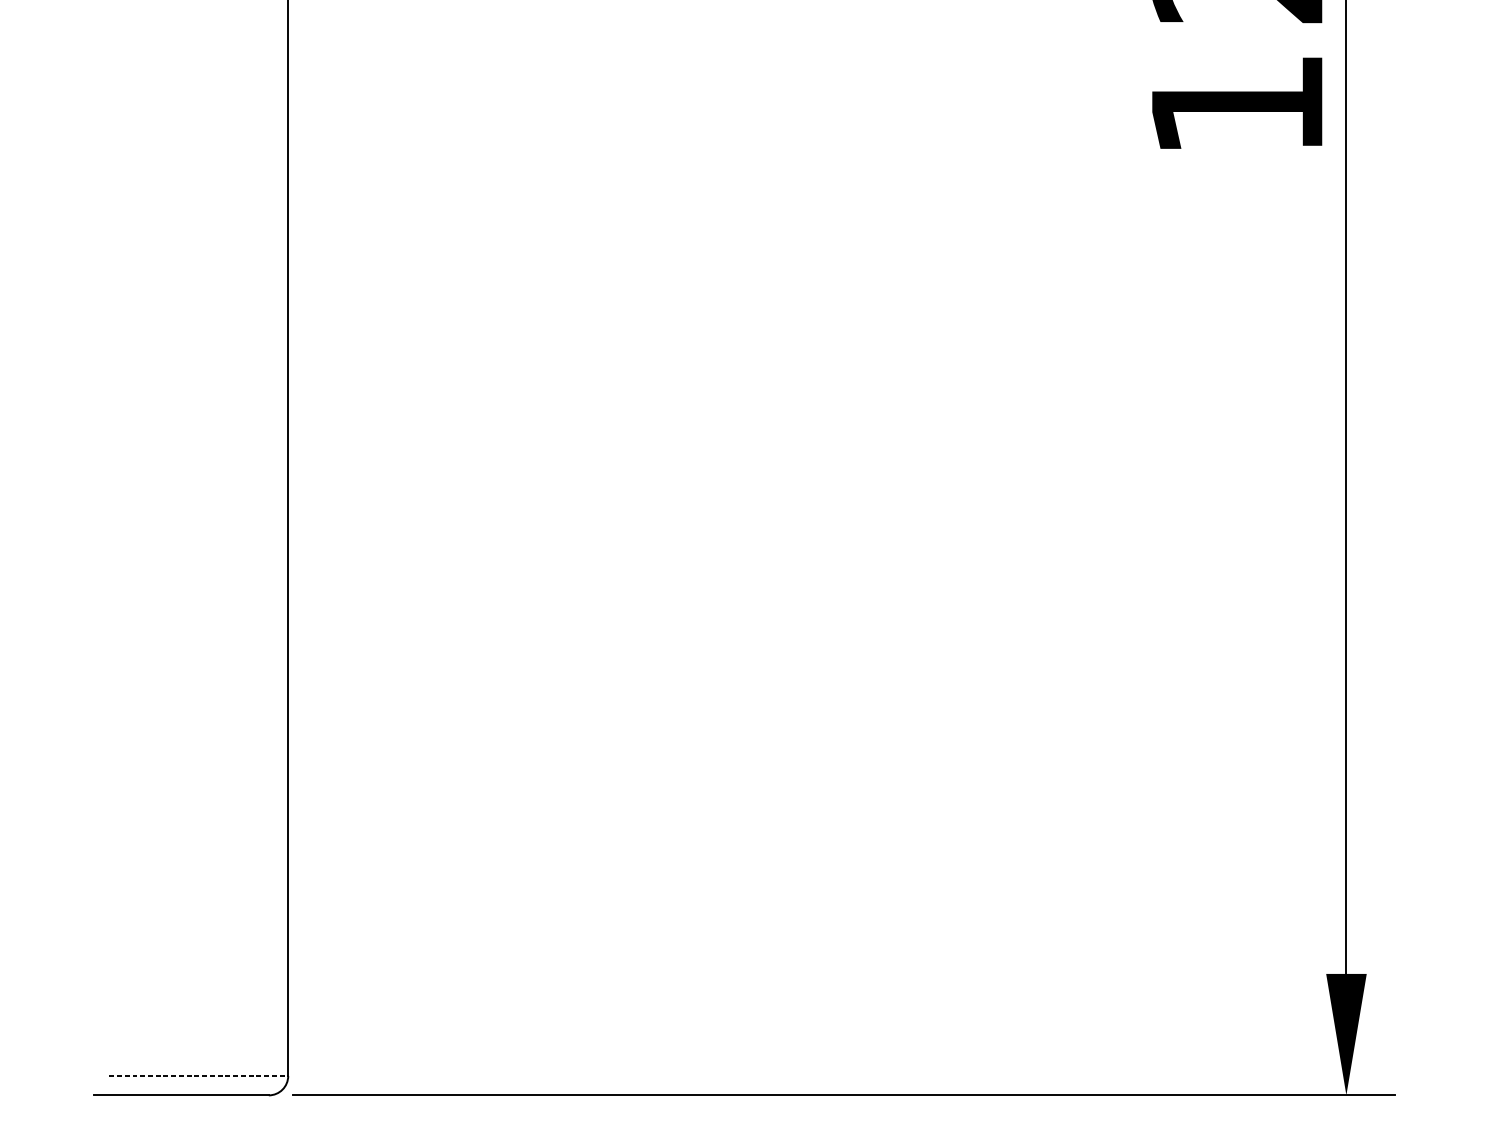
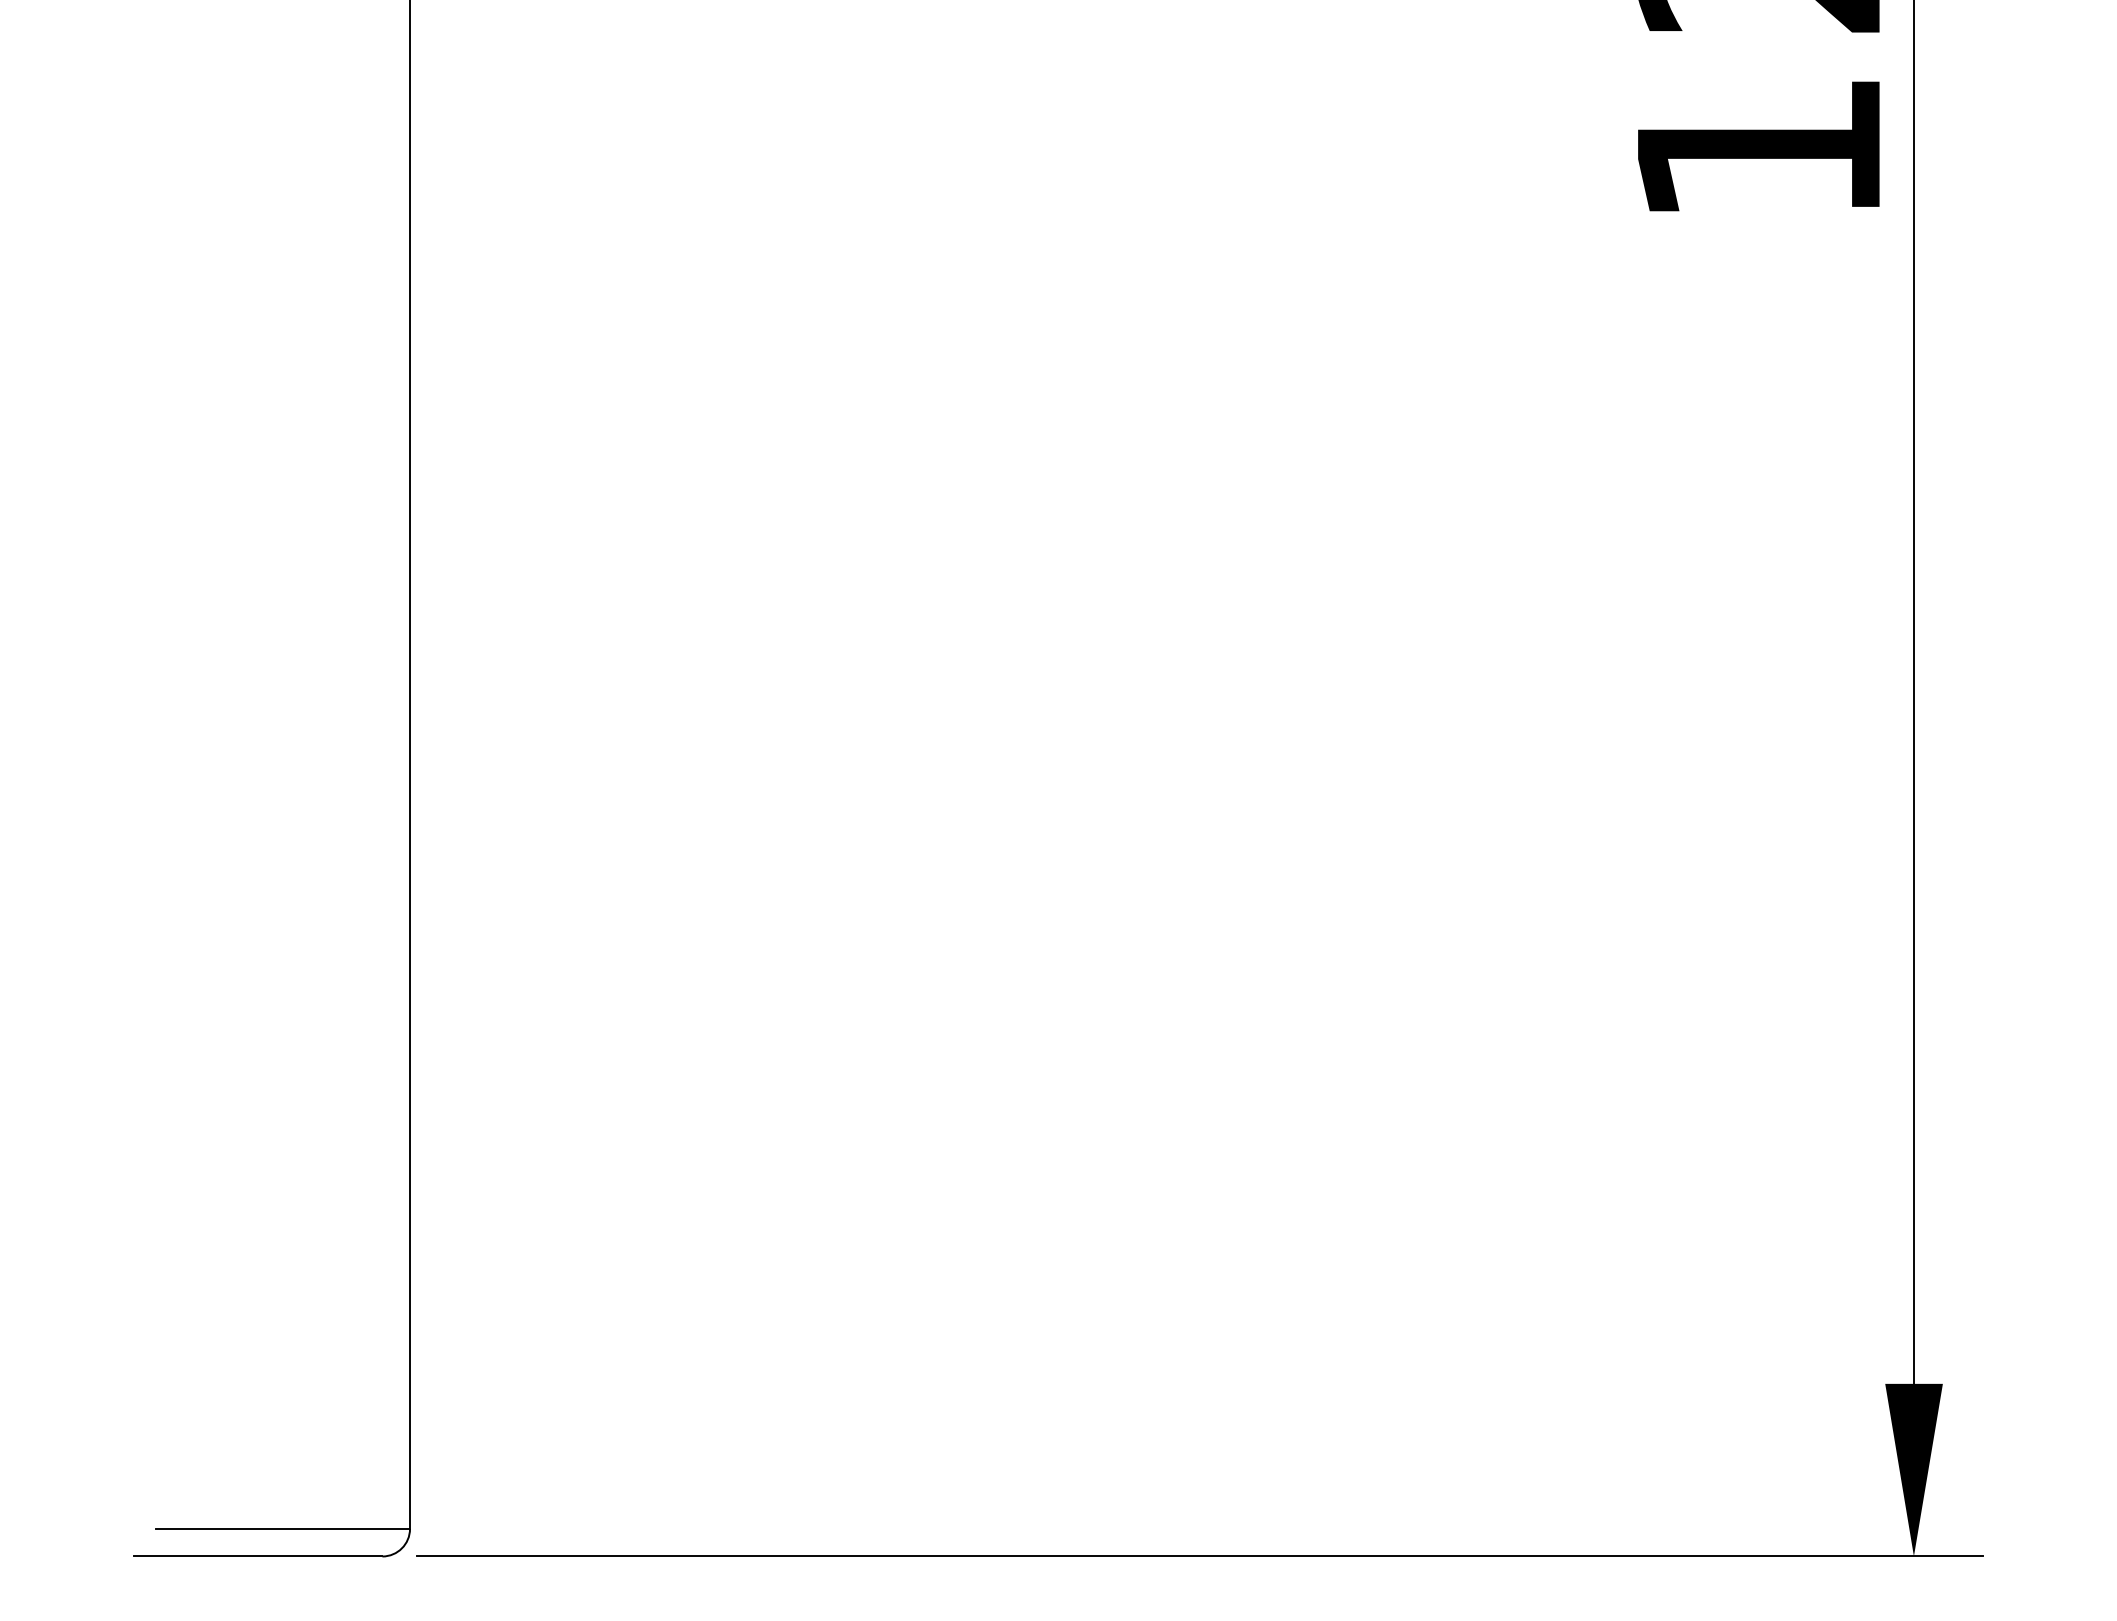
line: (198, 1075) -> (282, 1528), dashed -> solid

